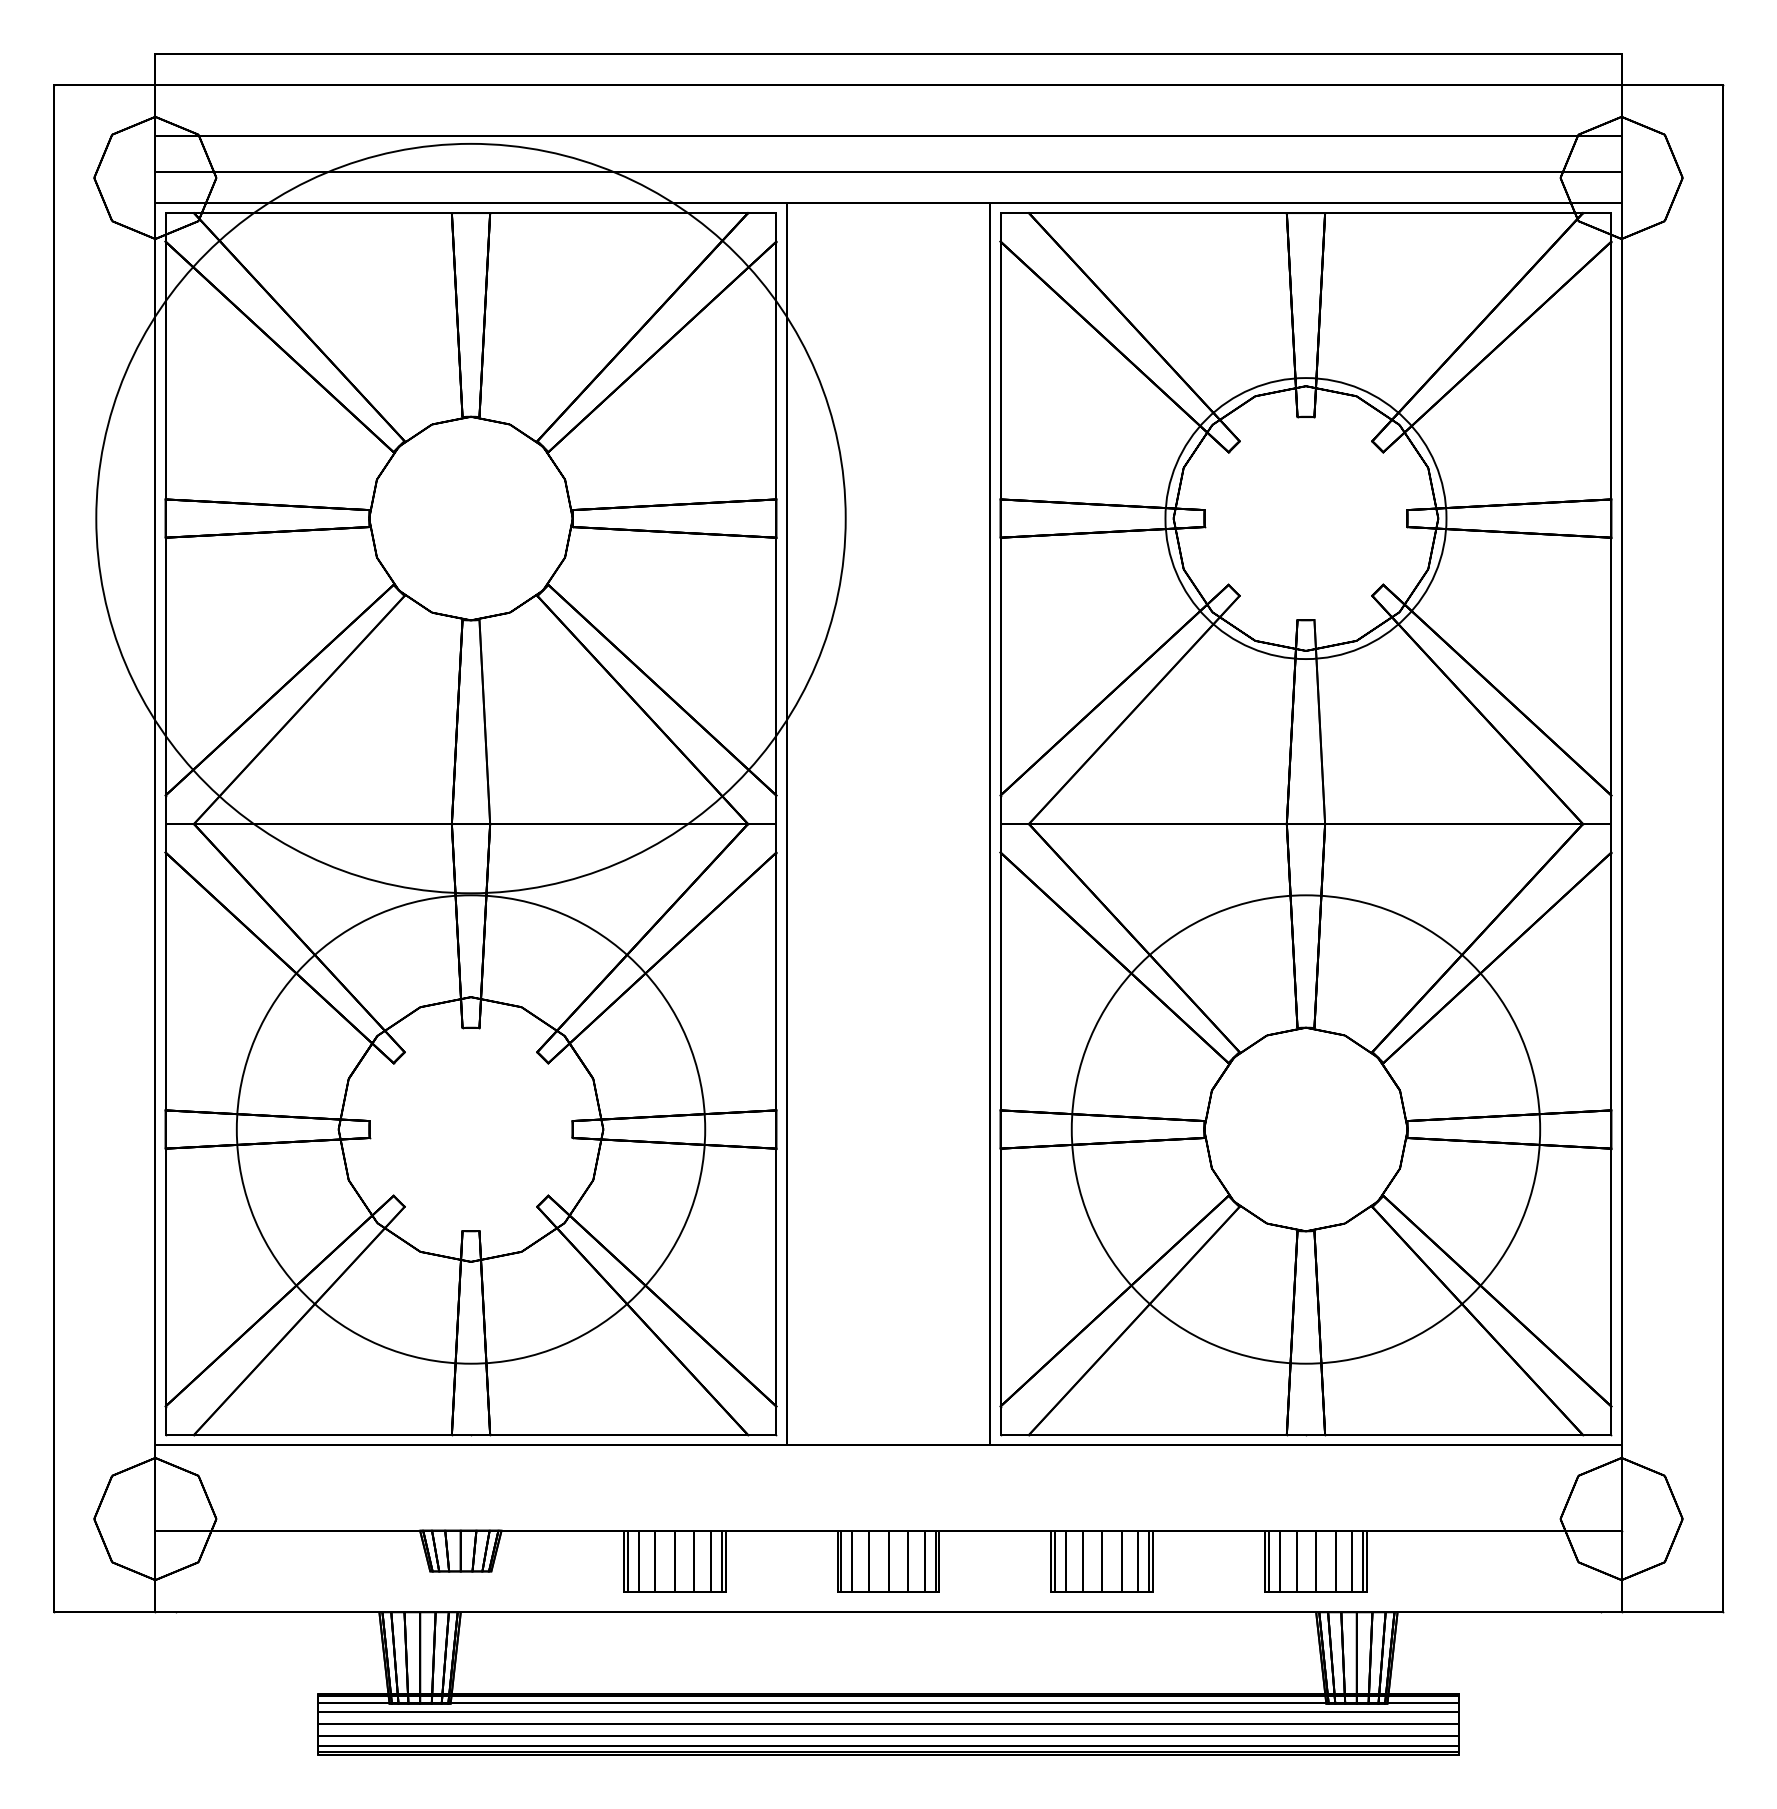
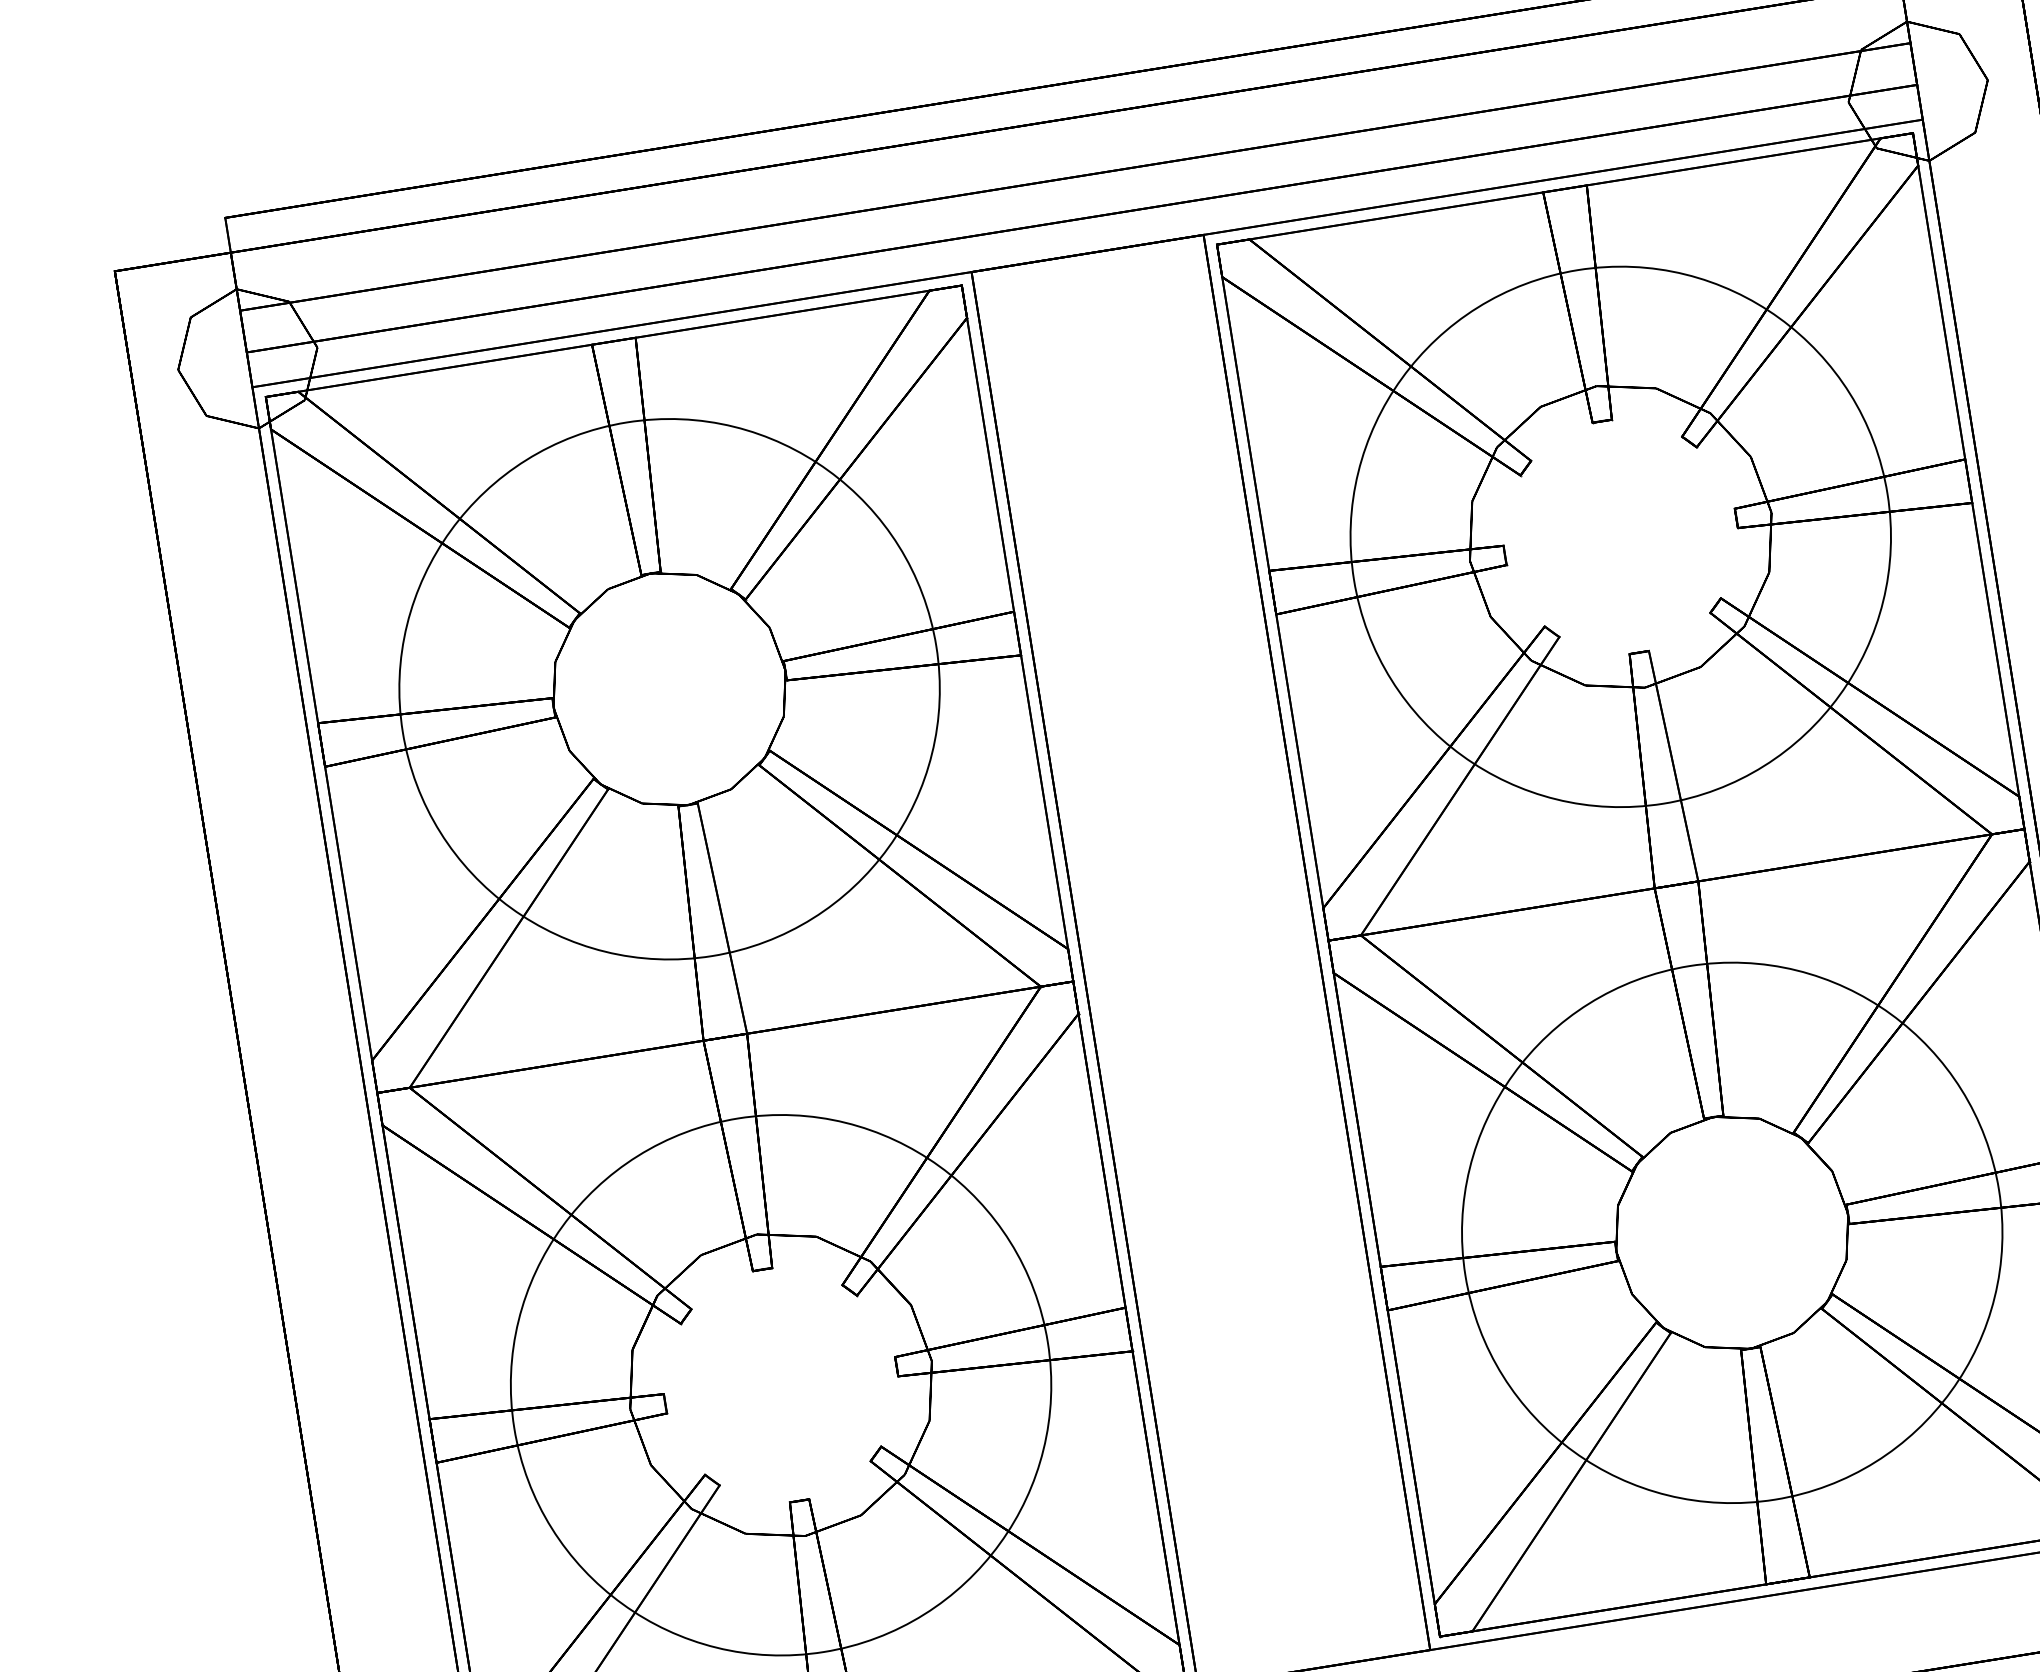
circle: (470, 518) -> (668, 689), size x0.62
circle: (1305, 518) -> (1620, 536), size x1.67

